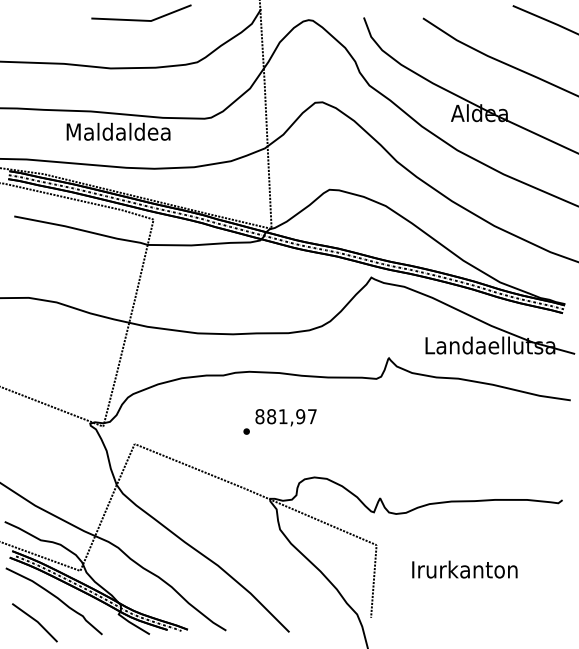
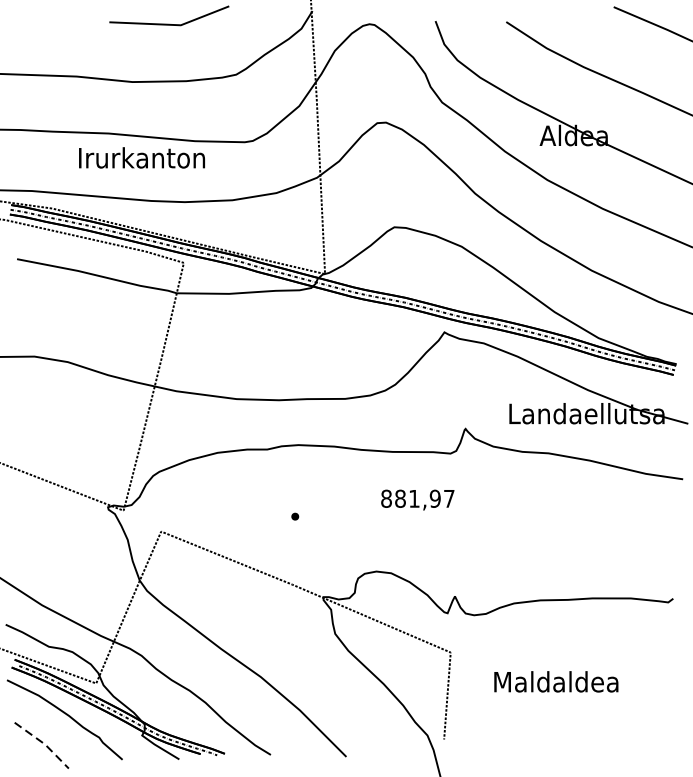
text: (118, 131) -> (141, 157), Maldaldea -> Irurkanton
text: (285, 417) -> (417, 499), moved
text: (464, 569) -> (555, 681), Irurkanton -> Maldaldea
line: (36, 621) -> (43, 743), solid -> dashed

